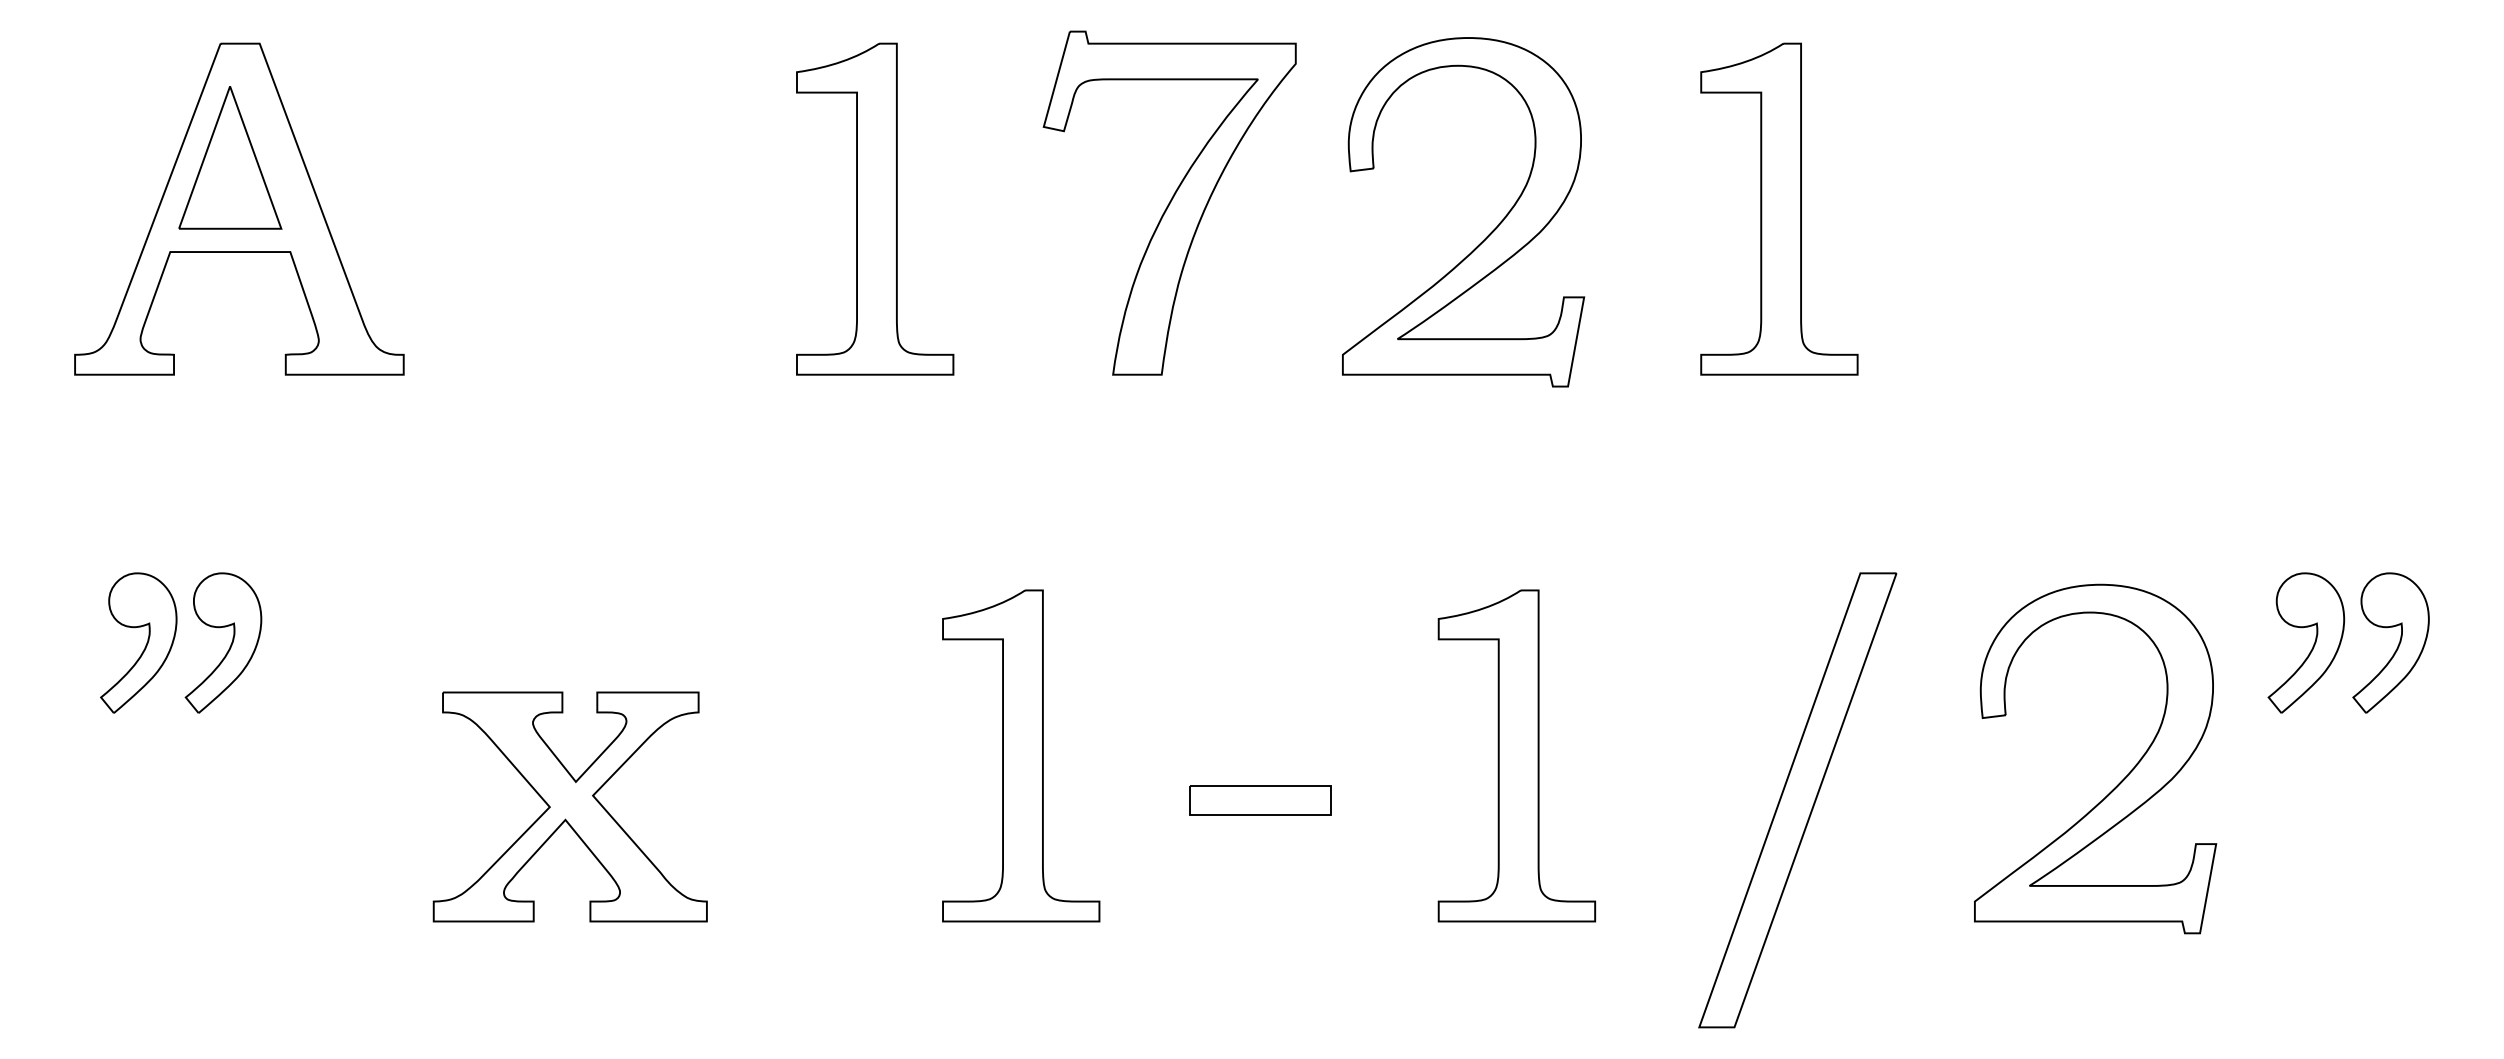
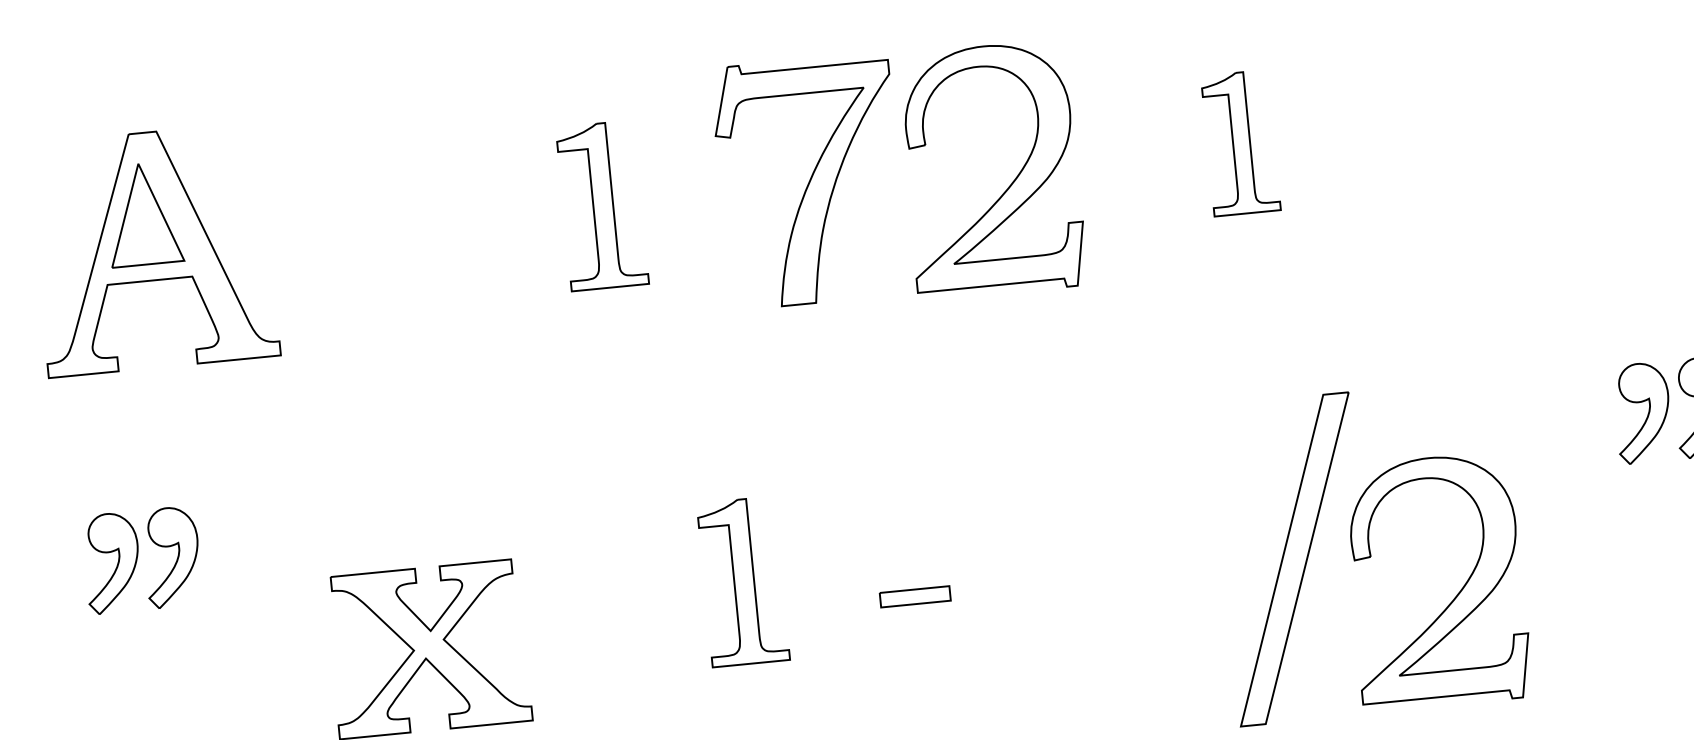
part: (875, 208) -> (602, 205), size x0.7
part: (1779, 208) -> (1240, 142), size x0.6
part: (1487, 235) -> (1010, 184), moved
part: (1021, 755) -> (743, 581), size x0.7
part: (1516, 755) -> (1093, 547), removed
part: (2119, 782) -> (1455, 596), moved
part: (1260, 800) -> (915, 596), size x0.7

